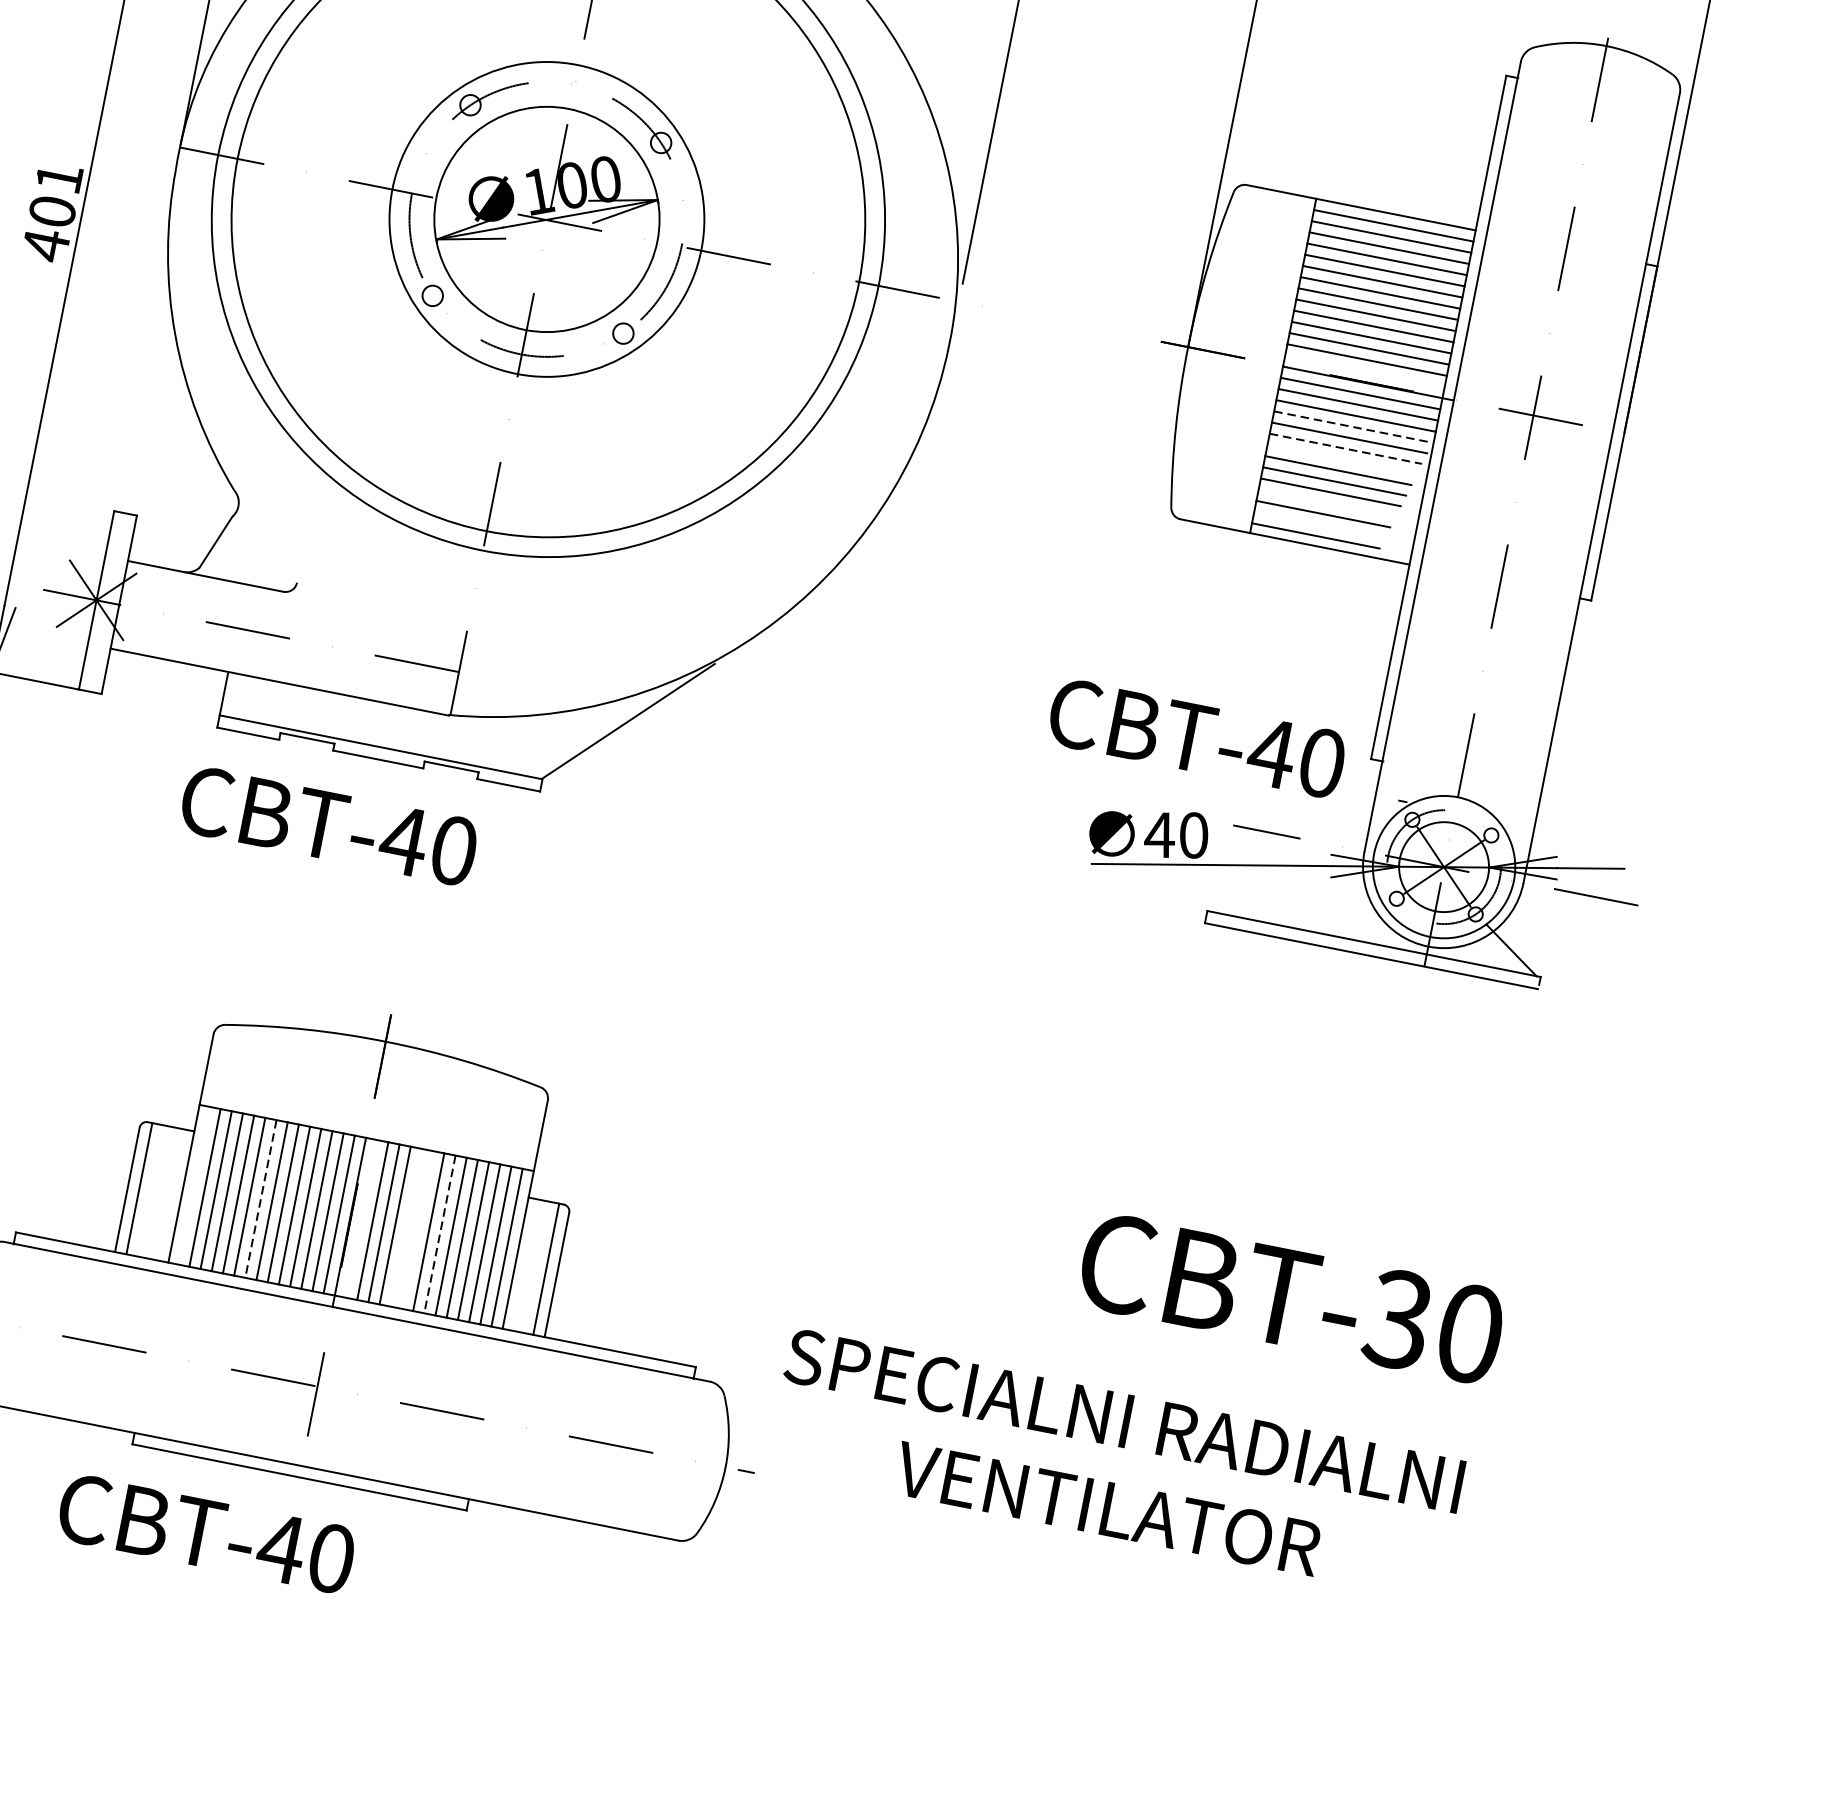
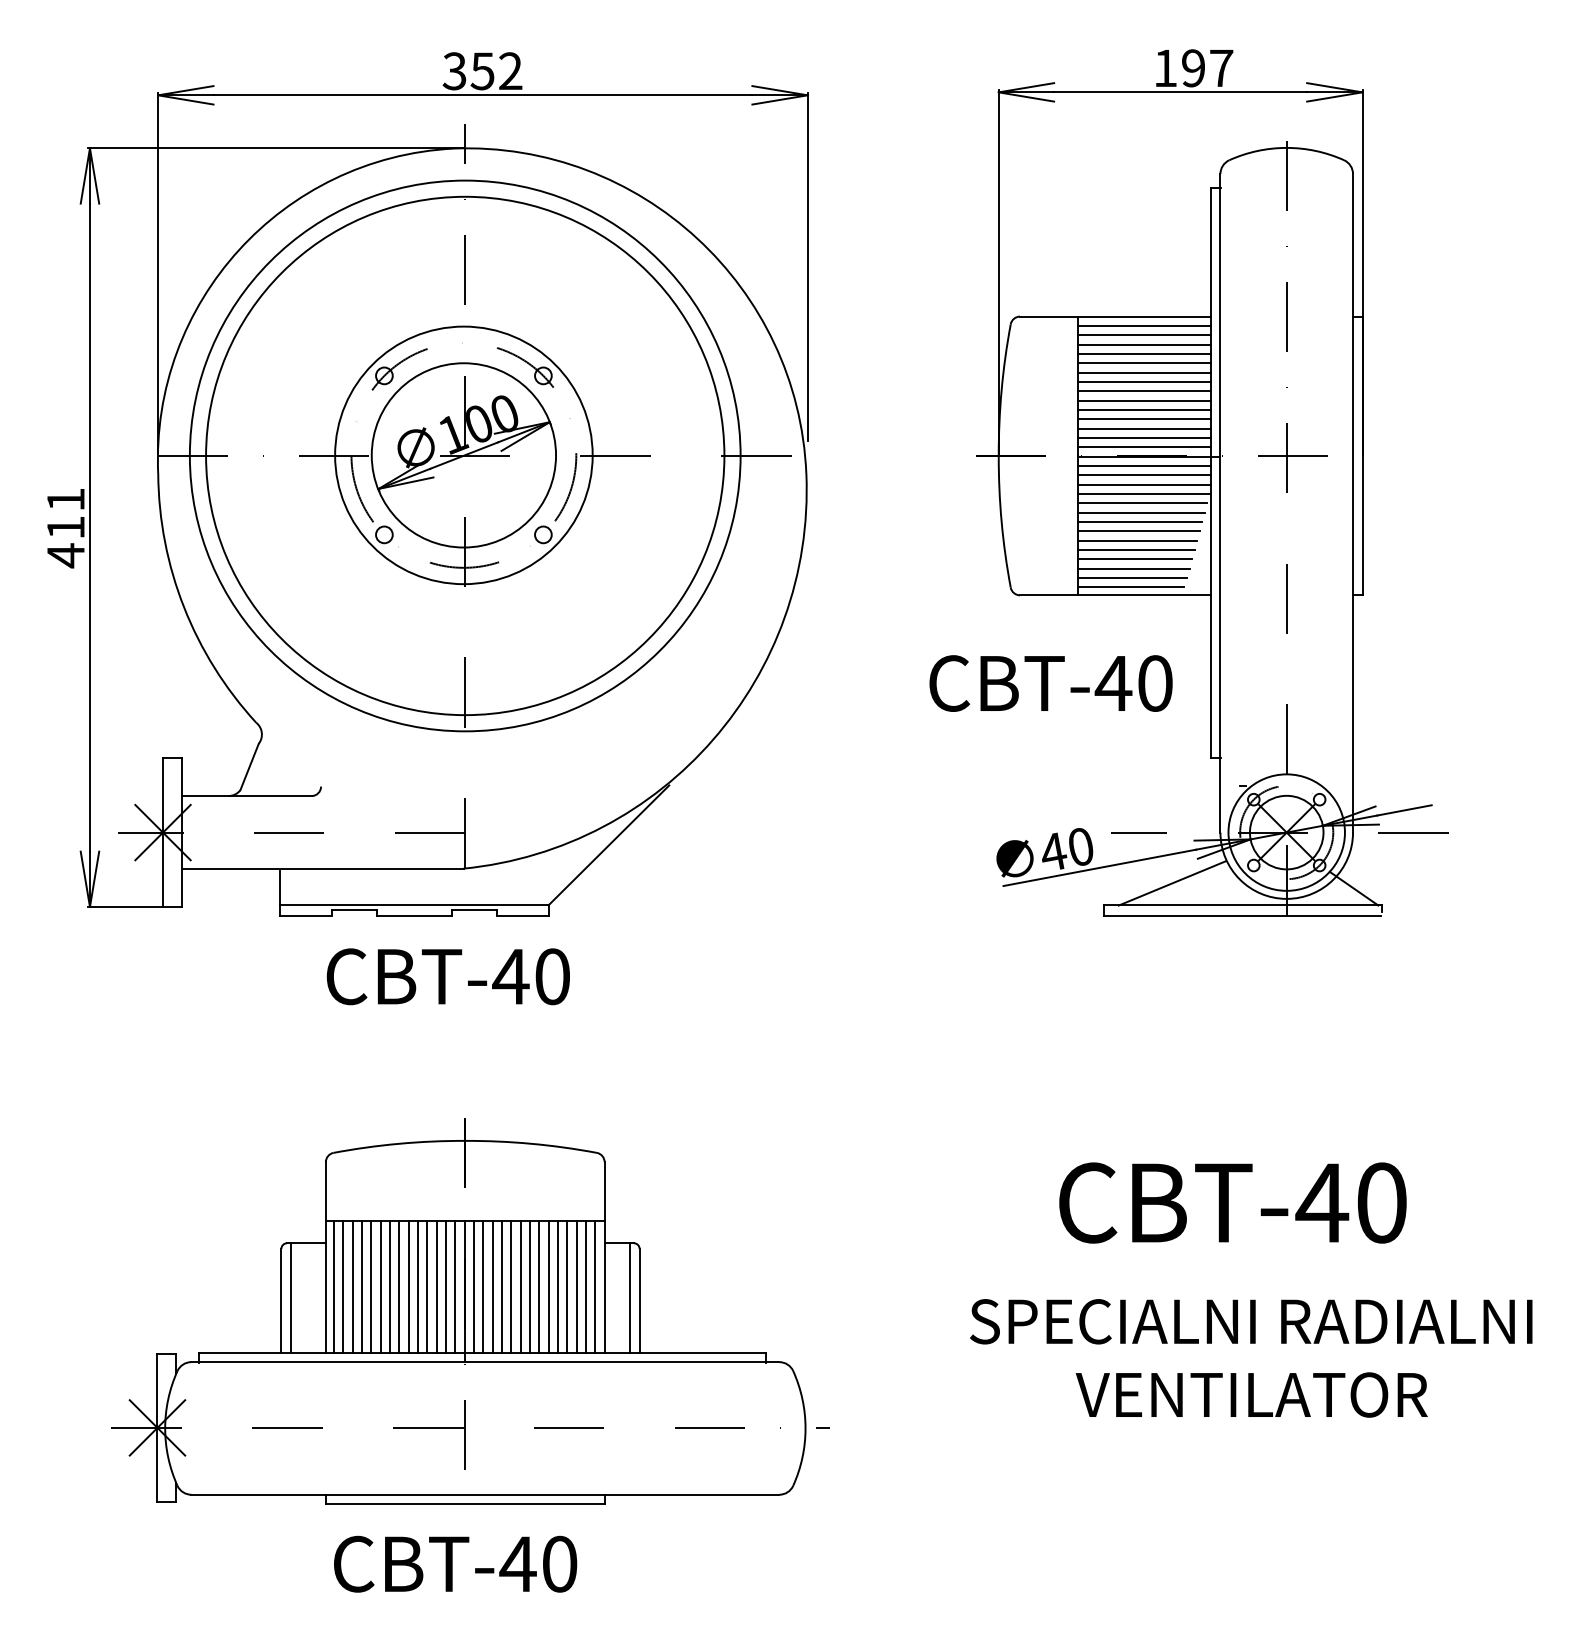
text: (52, 211) -> (65, 527), 401 -> 411
line: (1363, 371) -> (1143, 447), added
line: (1354, 426) -> (1144, 493), dashed -> solid
line: (1345, 448) -> (1141, 512), dashed -> solid
line: (1341, 459) -> (1139, 521), added
line: (1326, 503) -> (1134, 559), added
line: (1318, 524) -> (1131, 577), added
text: (1196, 738) -> (1050, 683), moved
text: (328, 825) -> (447, 976), moved
line: (1295, 901) -> (1172, 883), added
line: (194, 1185) -> (334, 1286), added
line: (261, 1198) -> (390, 1286), dashed -> solid
line: (362, 1218) -> (474, 1286), added
line: (406, 1227) -> (511, 1286), added
line: (417, 1229) -> (520, 1286), added
line: (440, 1233) -> (539, 1286), dashed -> solid
text: (1399, 1319) -> (1322, 1202), CBT-30 -> CBT-40
text: (1116, 1464) -> (1251, 1358), moved
text: (206, 1532) -> (455, 1563), moved

